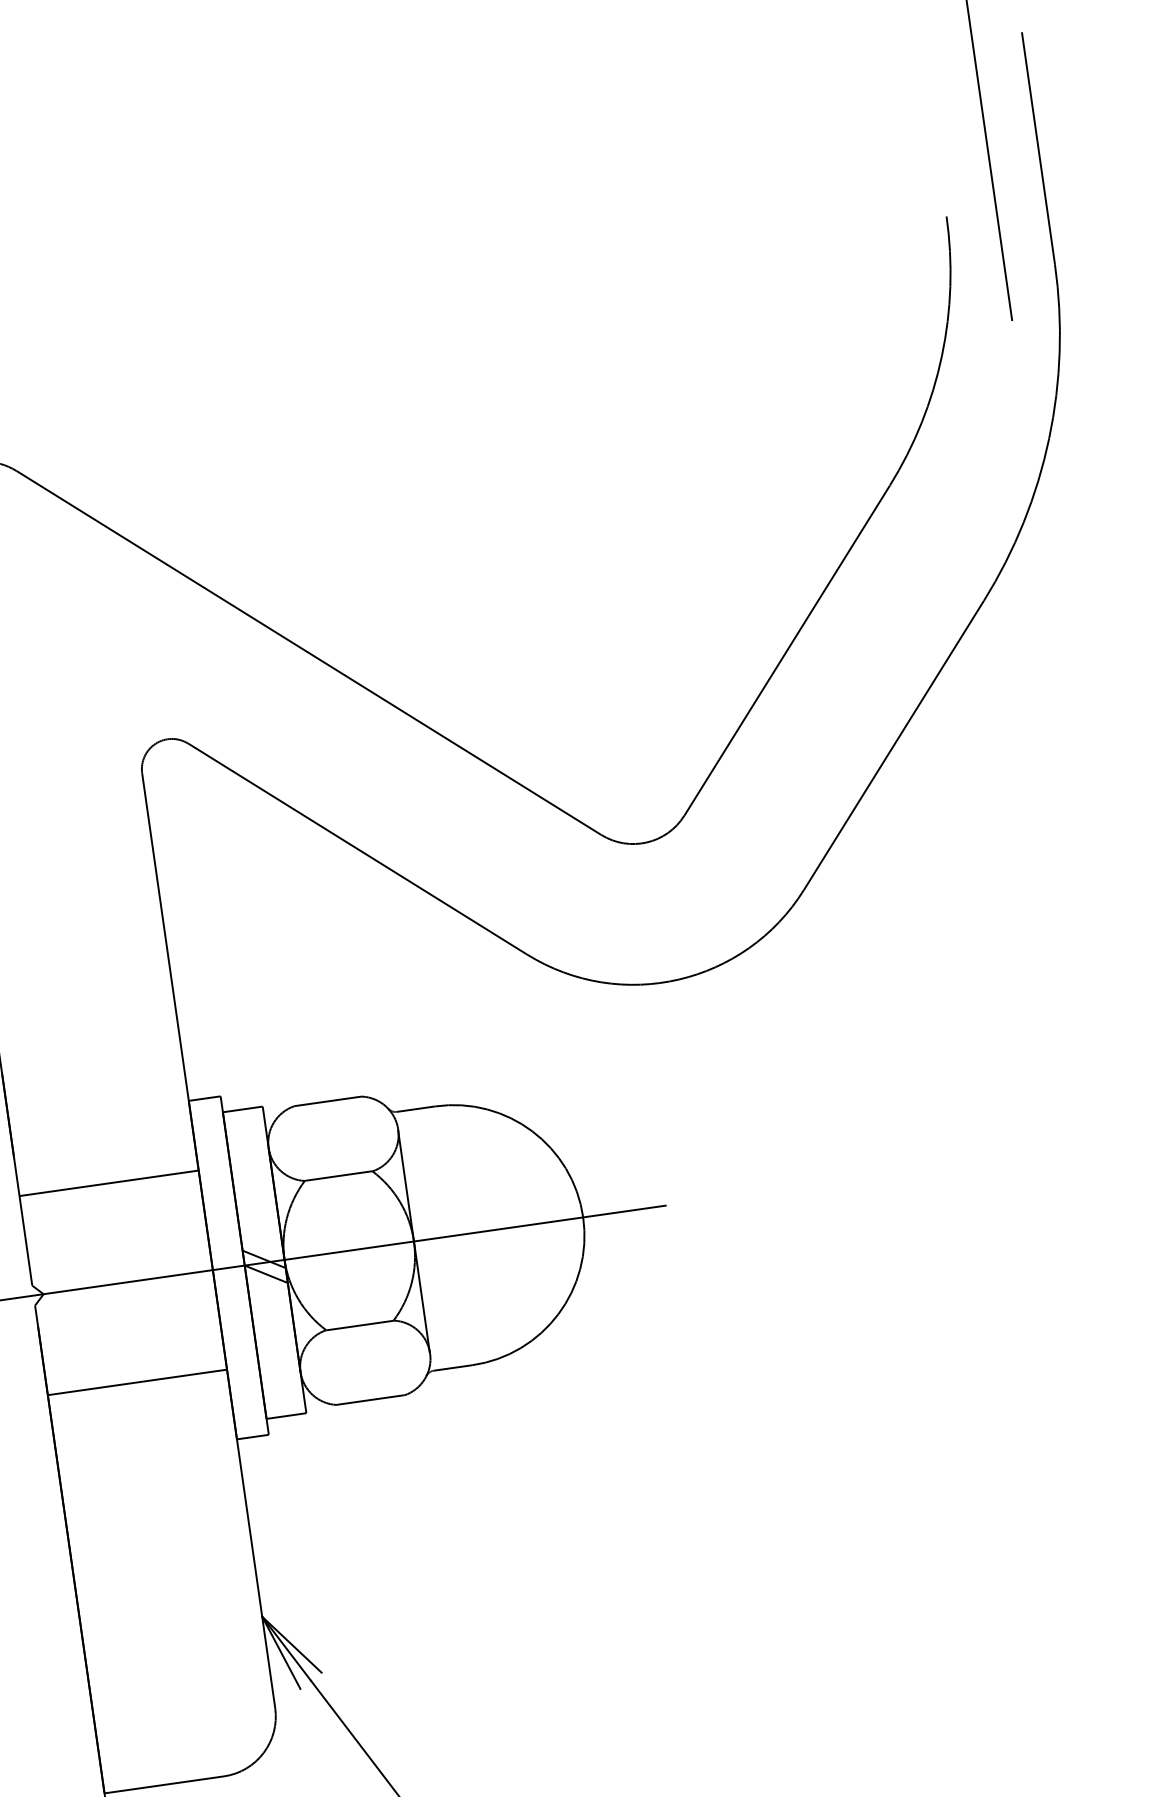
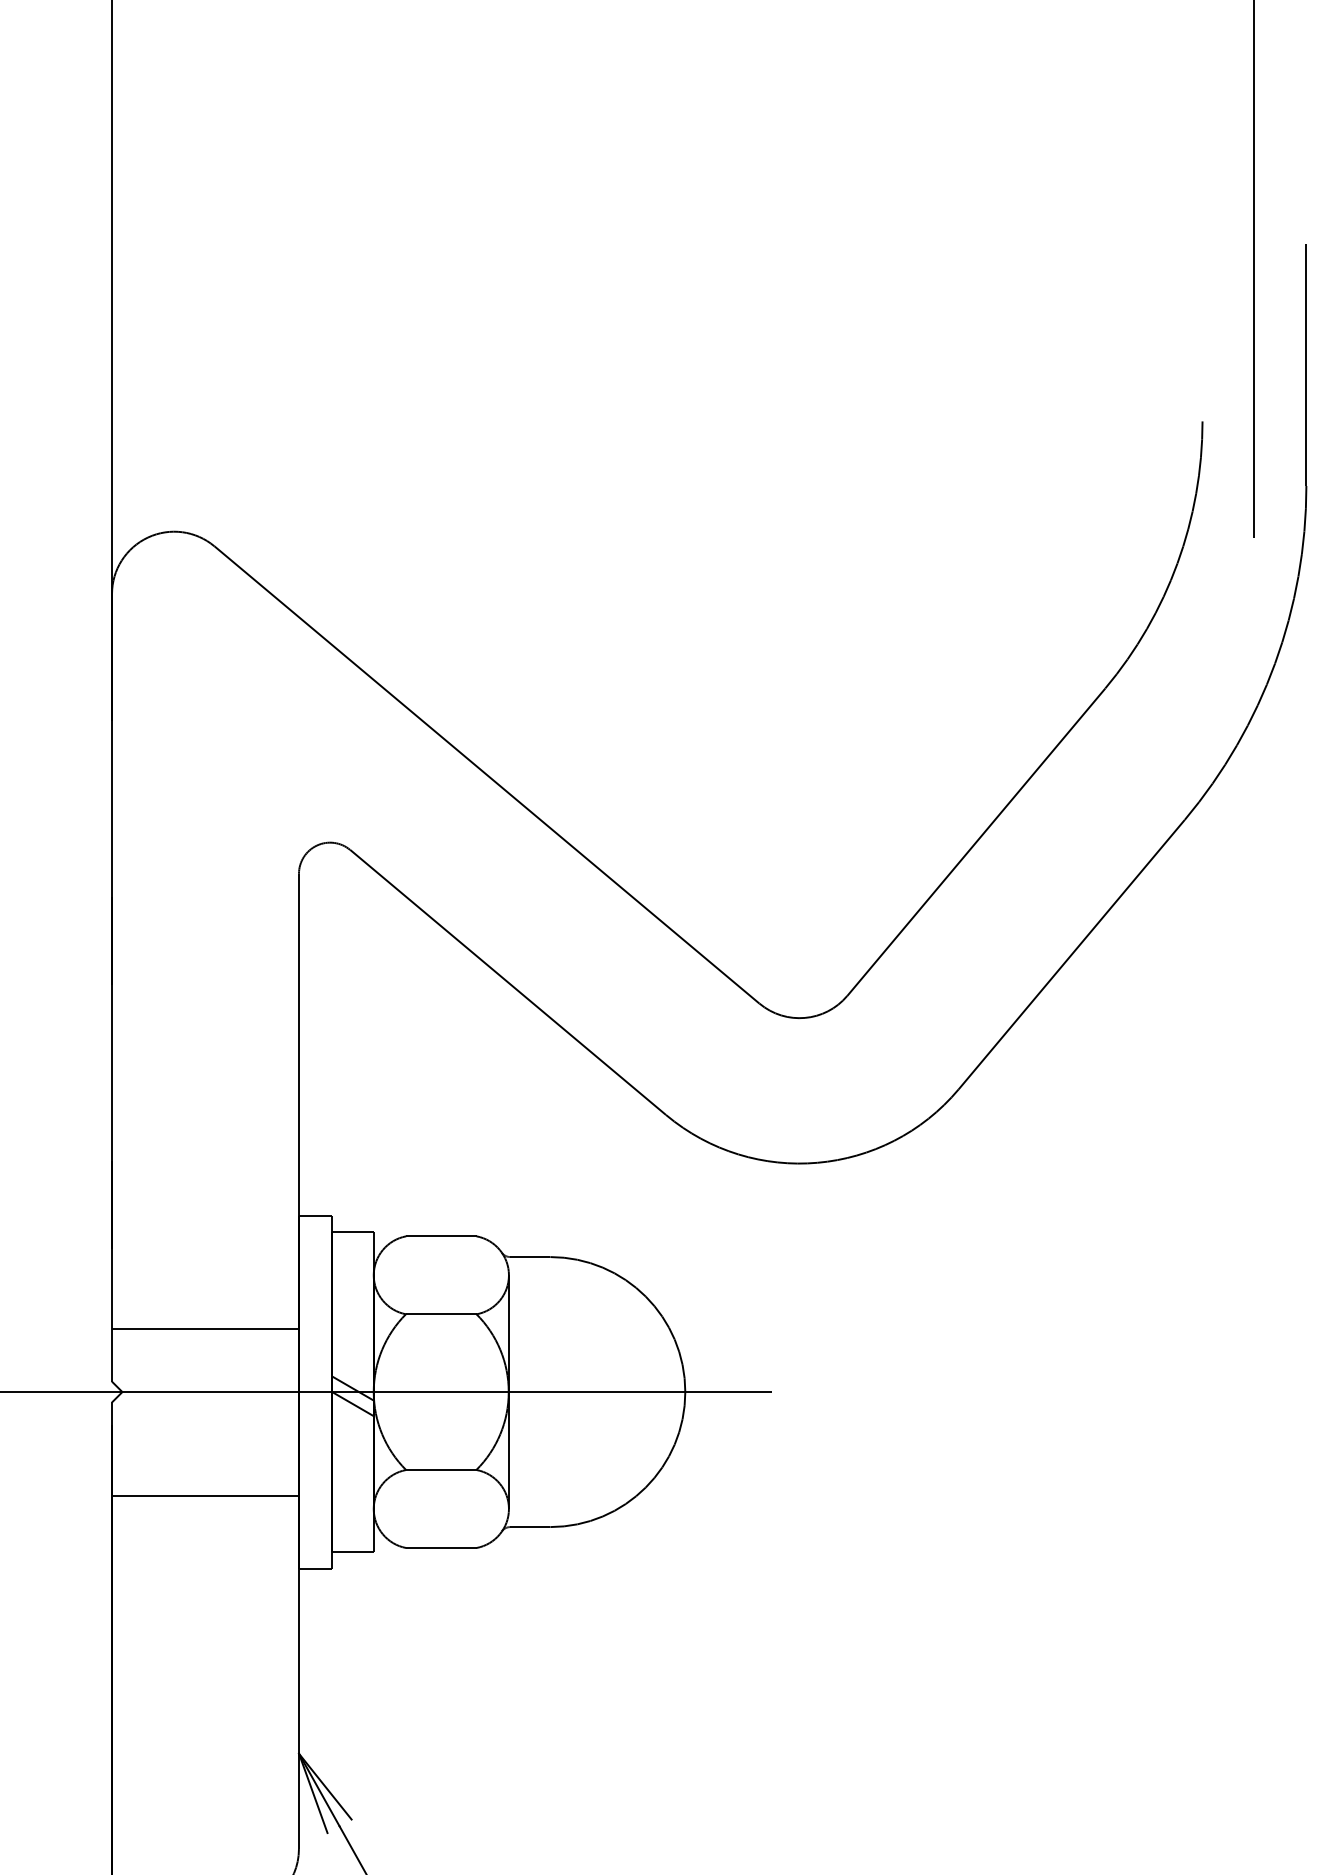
line: (109, 1183) -> (205, 1329), moved

